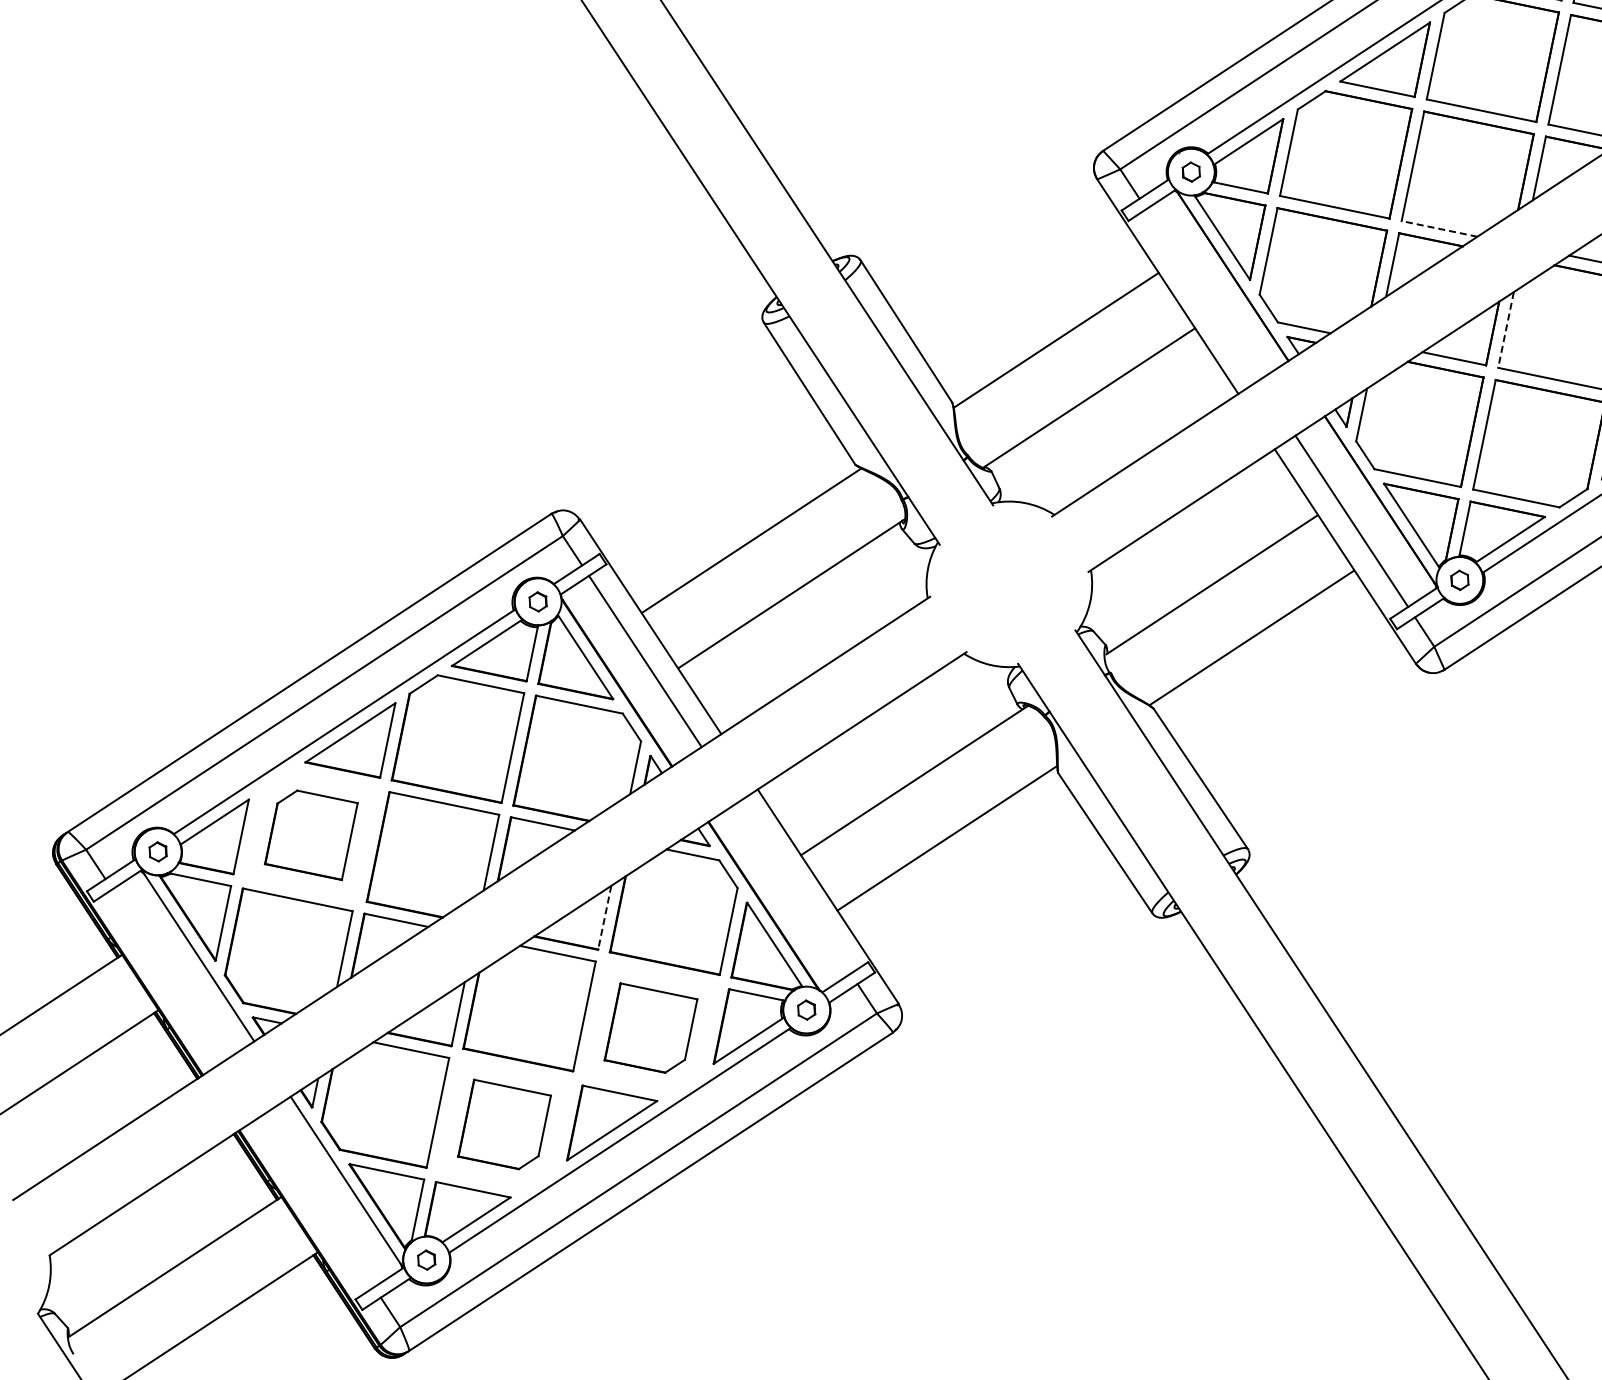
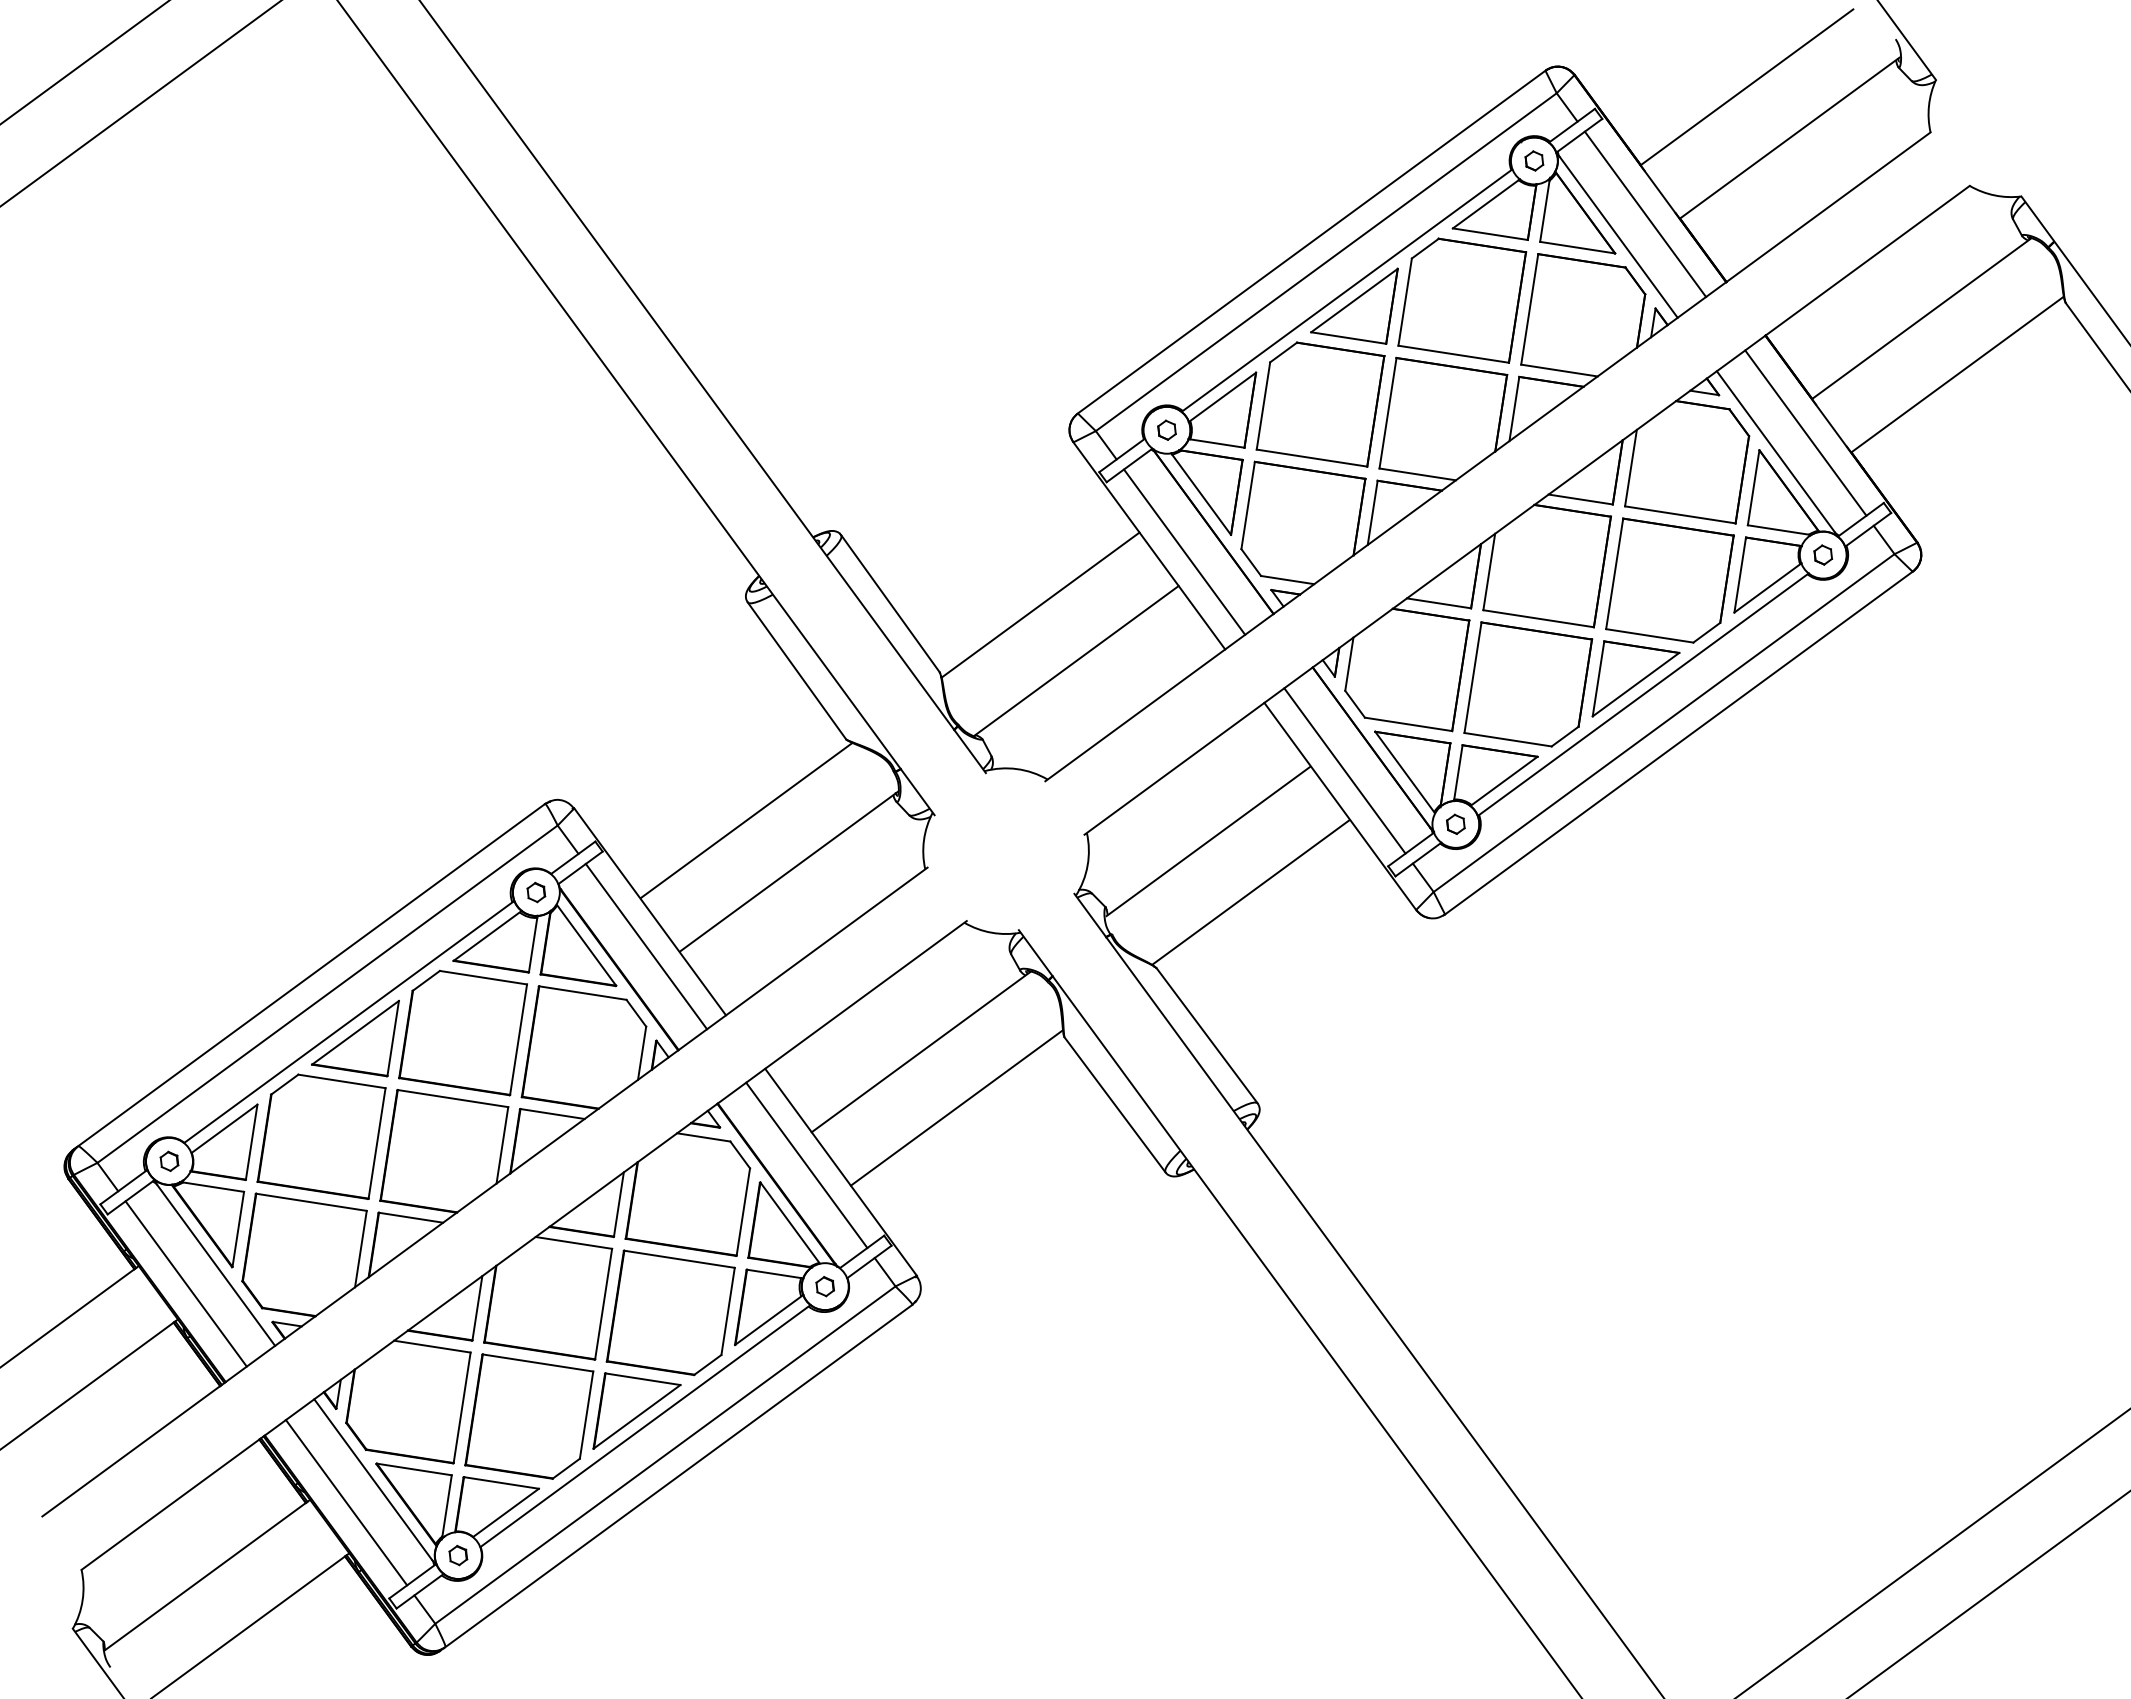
line: (1439, 228) -> (1417, 474), dashed -> solid
line: (1202, 294) -> (1184, 551), added
line: (1506, 329) -> (1489, 571), dashed -> solid
part: (311, 834) -> (321, 1136), size x1.43
line: (794, 888) -> (806, 1165), added
line: (604, 917) -> (618, 1204), dashed -> solid
line: (167, 974) -> (185, 1283), added
part: (650, 1028) -> (670, 1312), size x1.43
part: (504, 1124) -> (529, 1416), size x1.43
line: (317, 1201) -> (346, 1502), added

